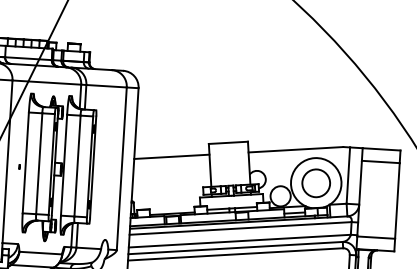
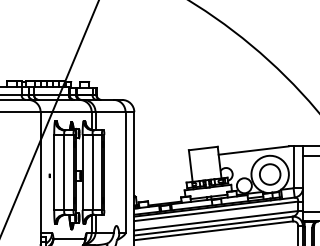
line: (171, 156) -> (161, 161), removed

